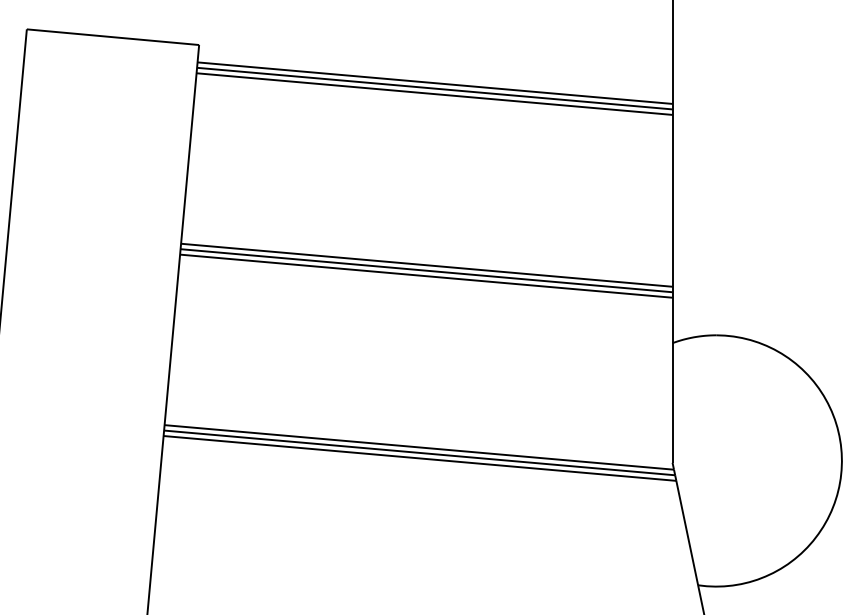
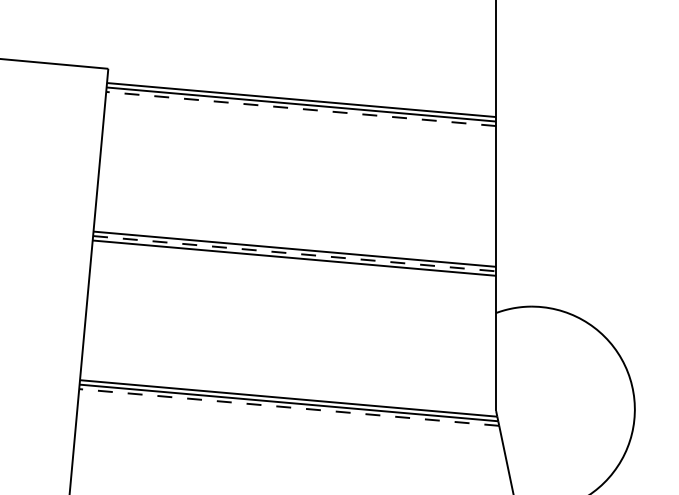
line: (434, 94) -> (301, 109), solid -> dashed
line: (426, 270) -> (294, 253), solid -> dashed
line: (419, 458) -> (288, 407), solid -> dashed

